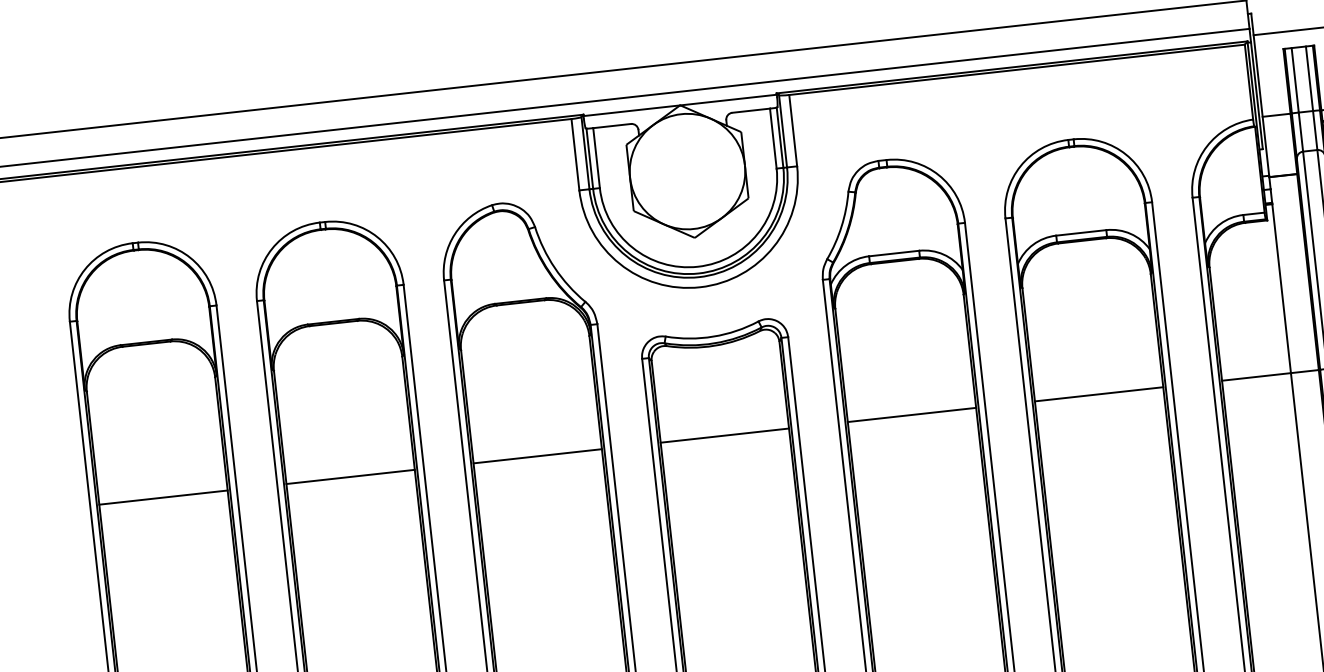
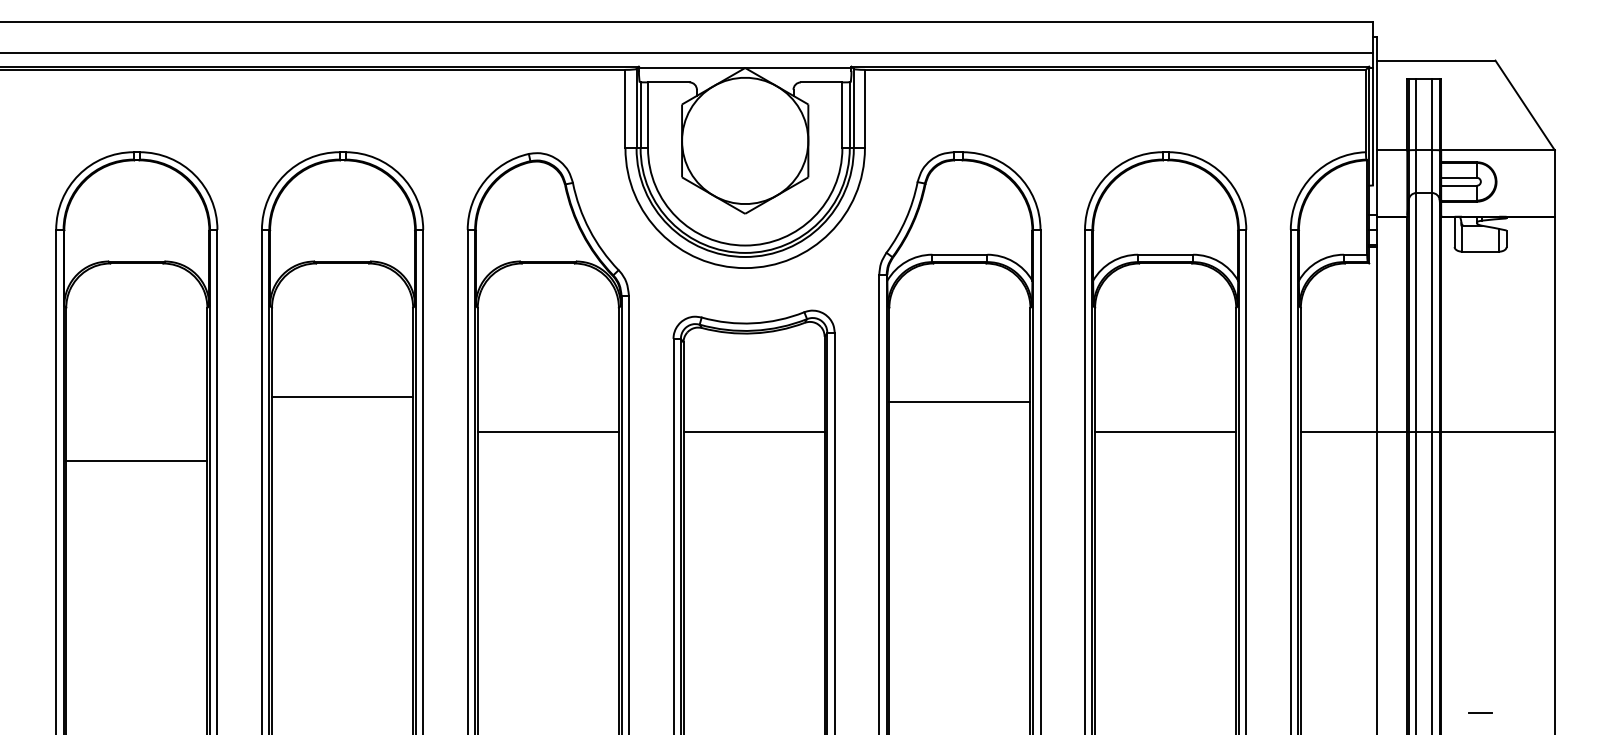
line: (911, 415) -> (959, 402), moved
line: (350, 477) -> (342, 397), moved
line: (163, 497) -> (136, 461), moved

